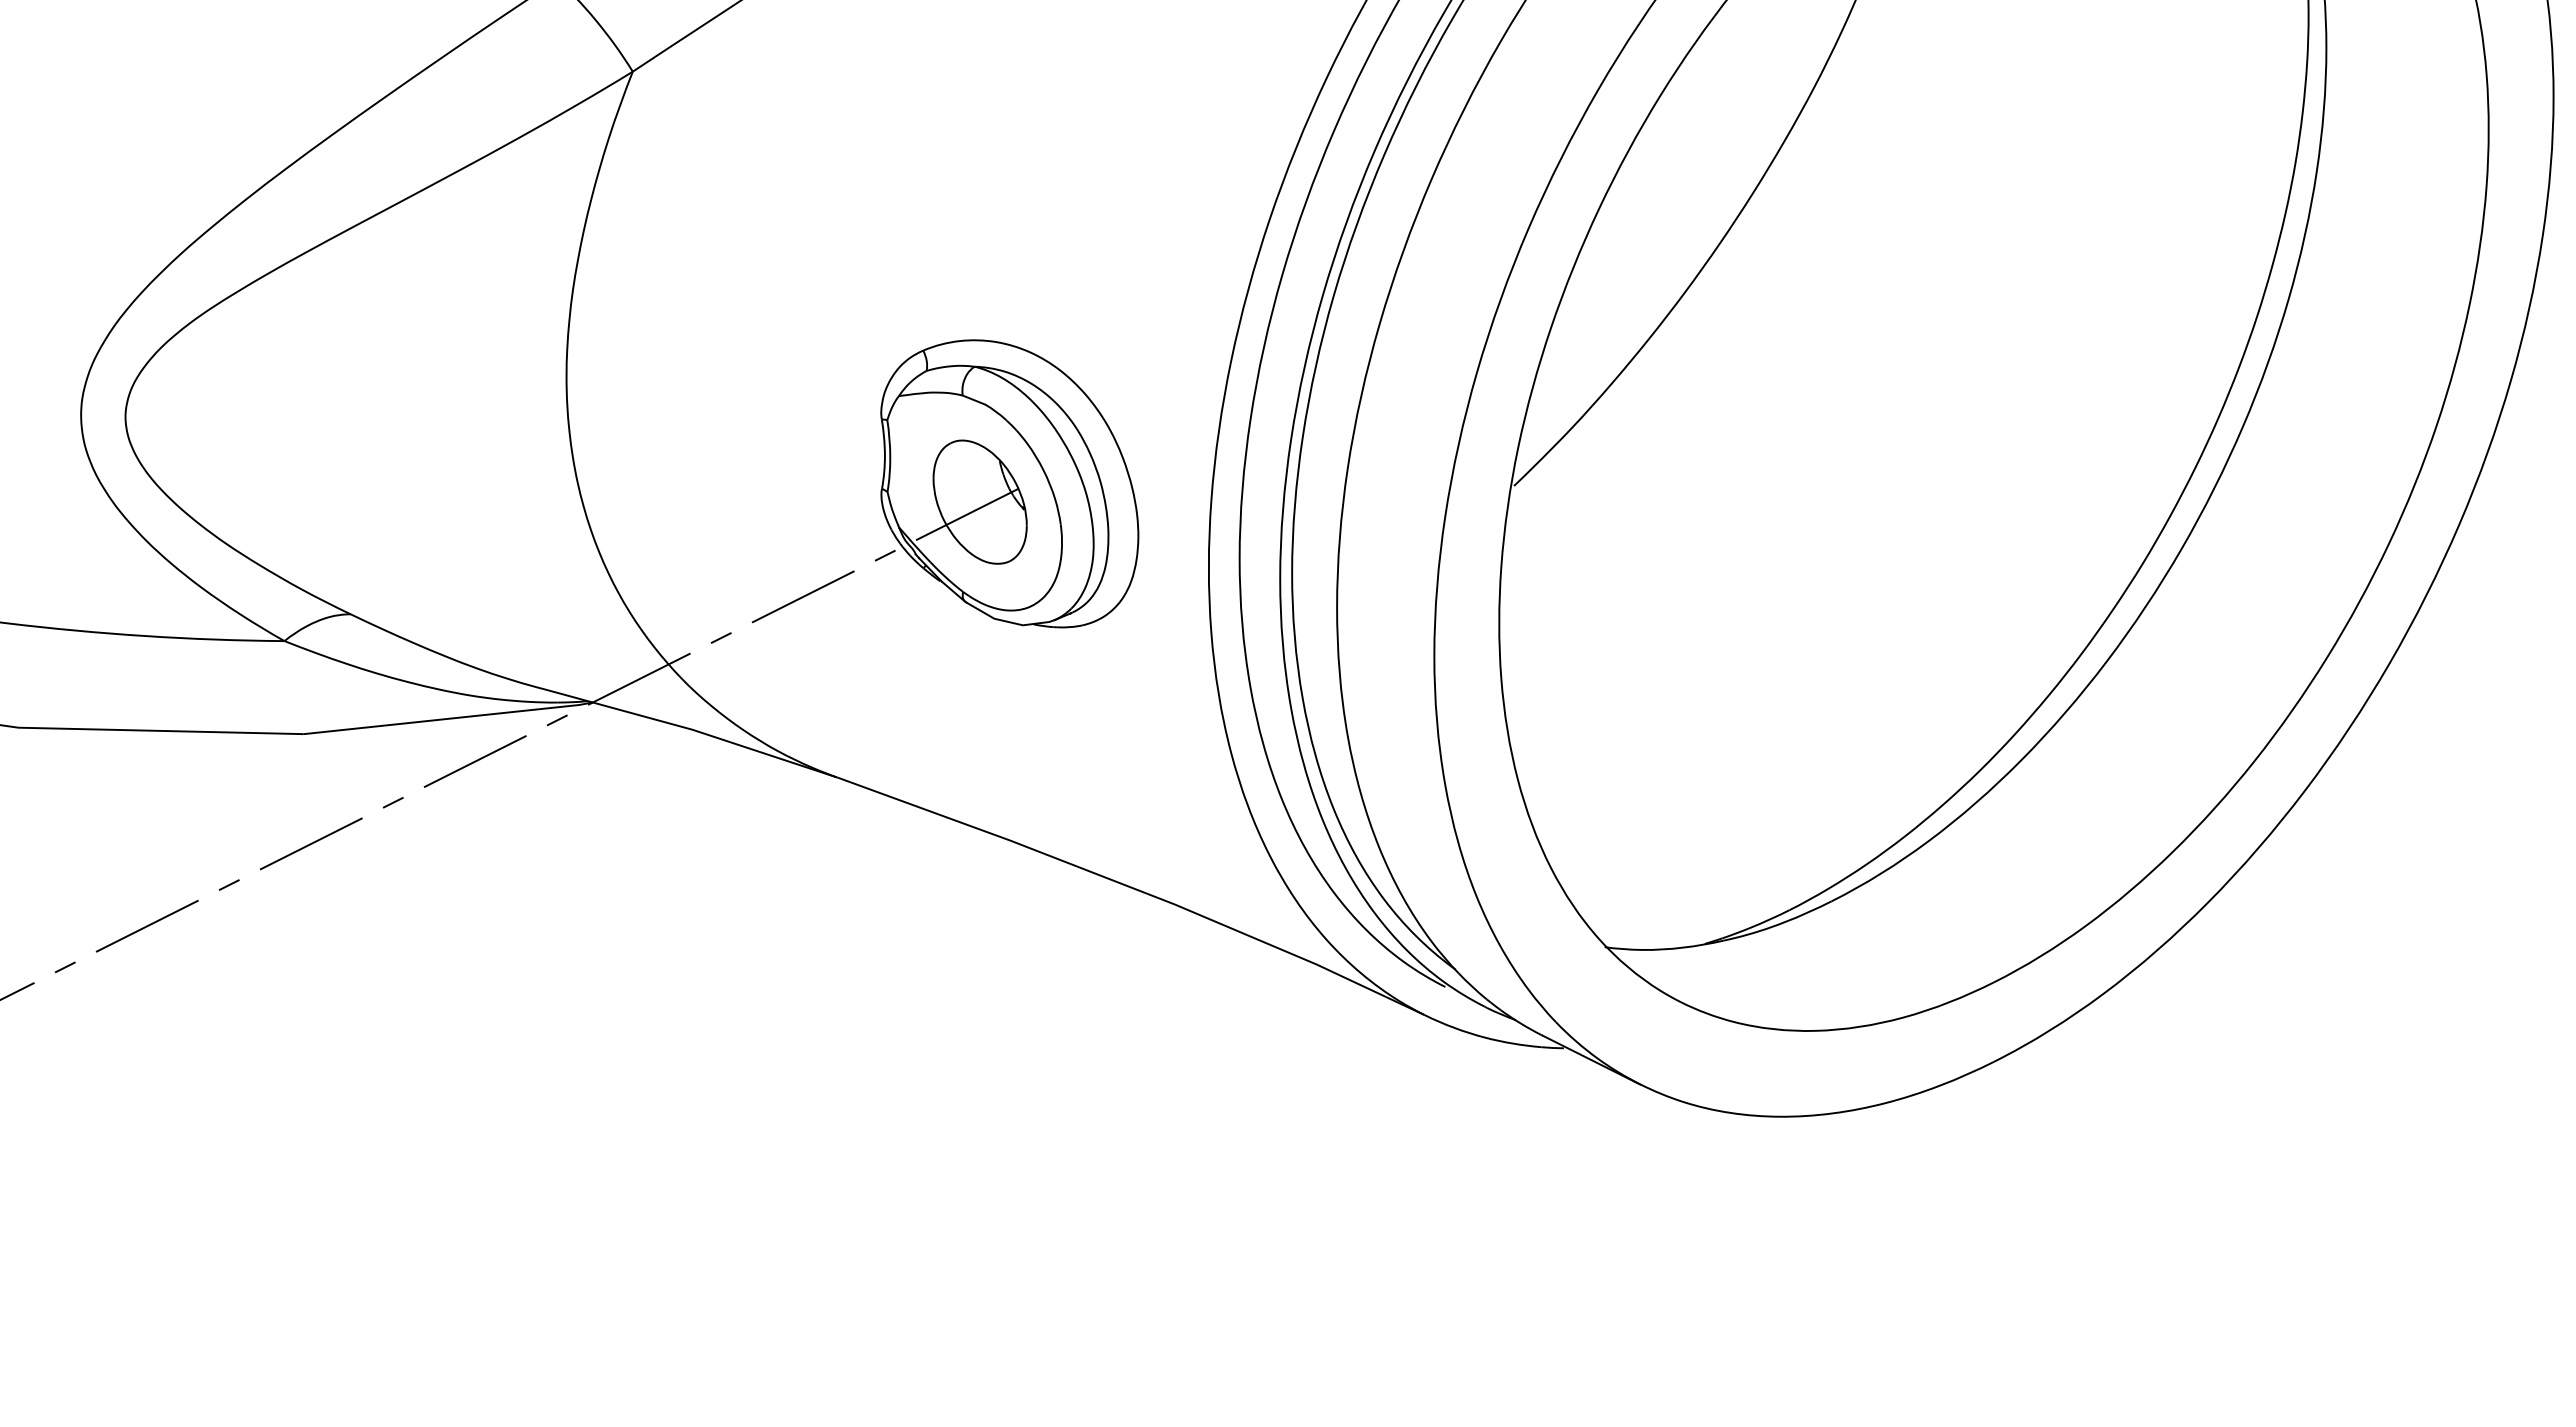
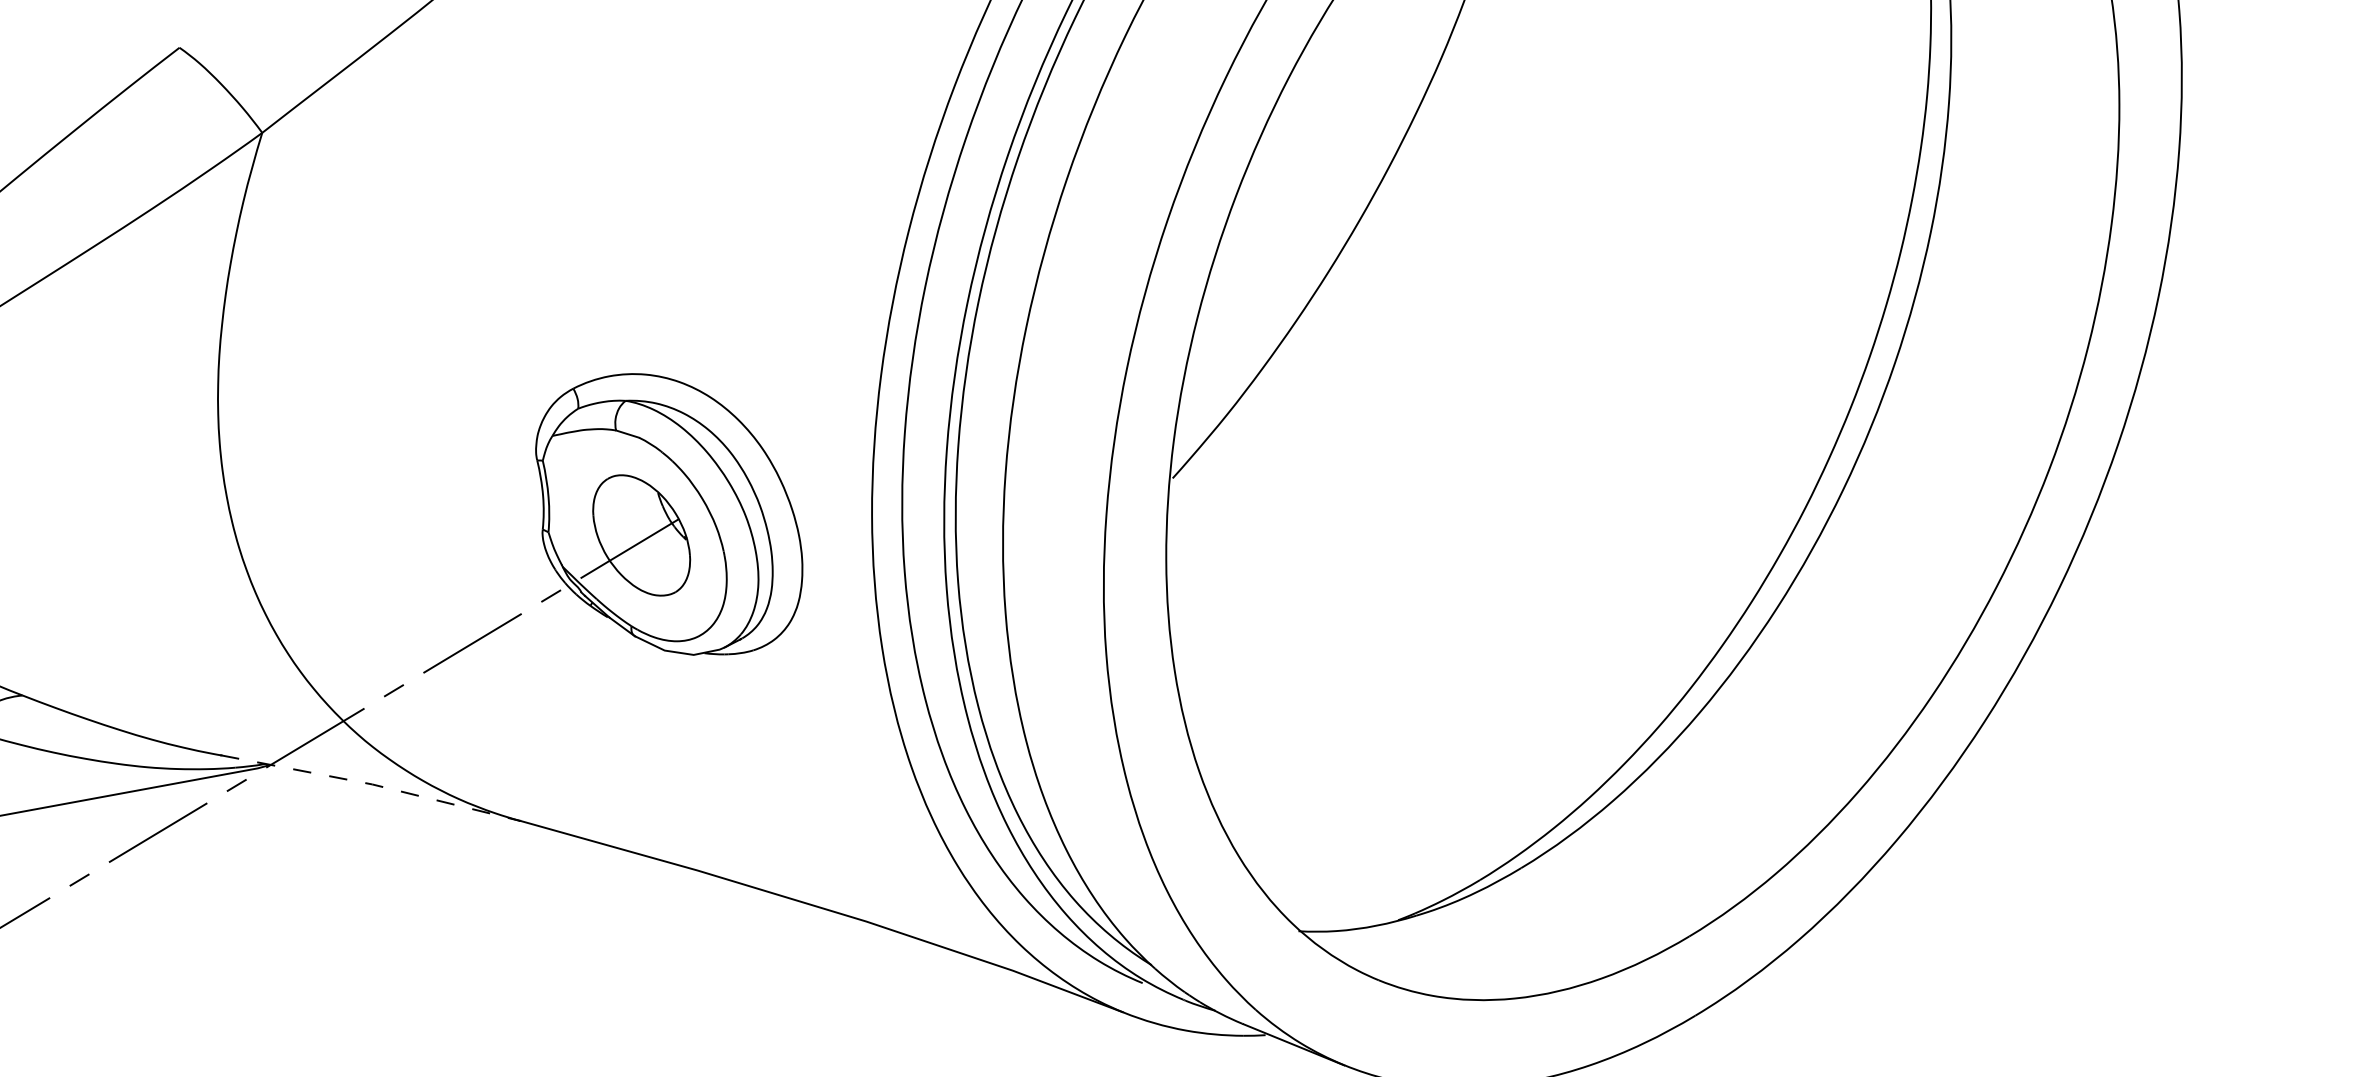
line: (692, 729) -> (372, 784), solid -> dashed

